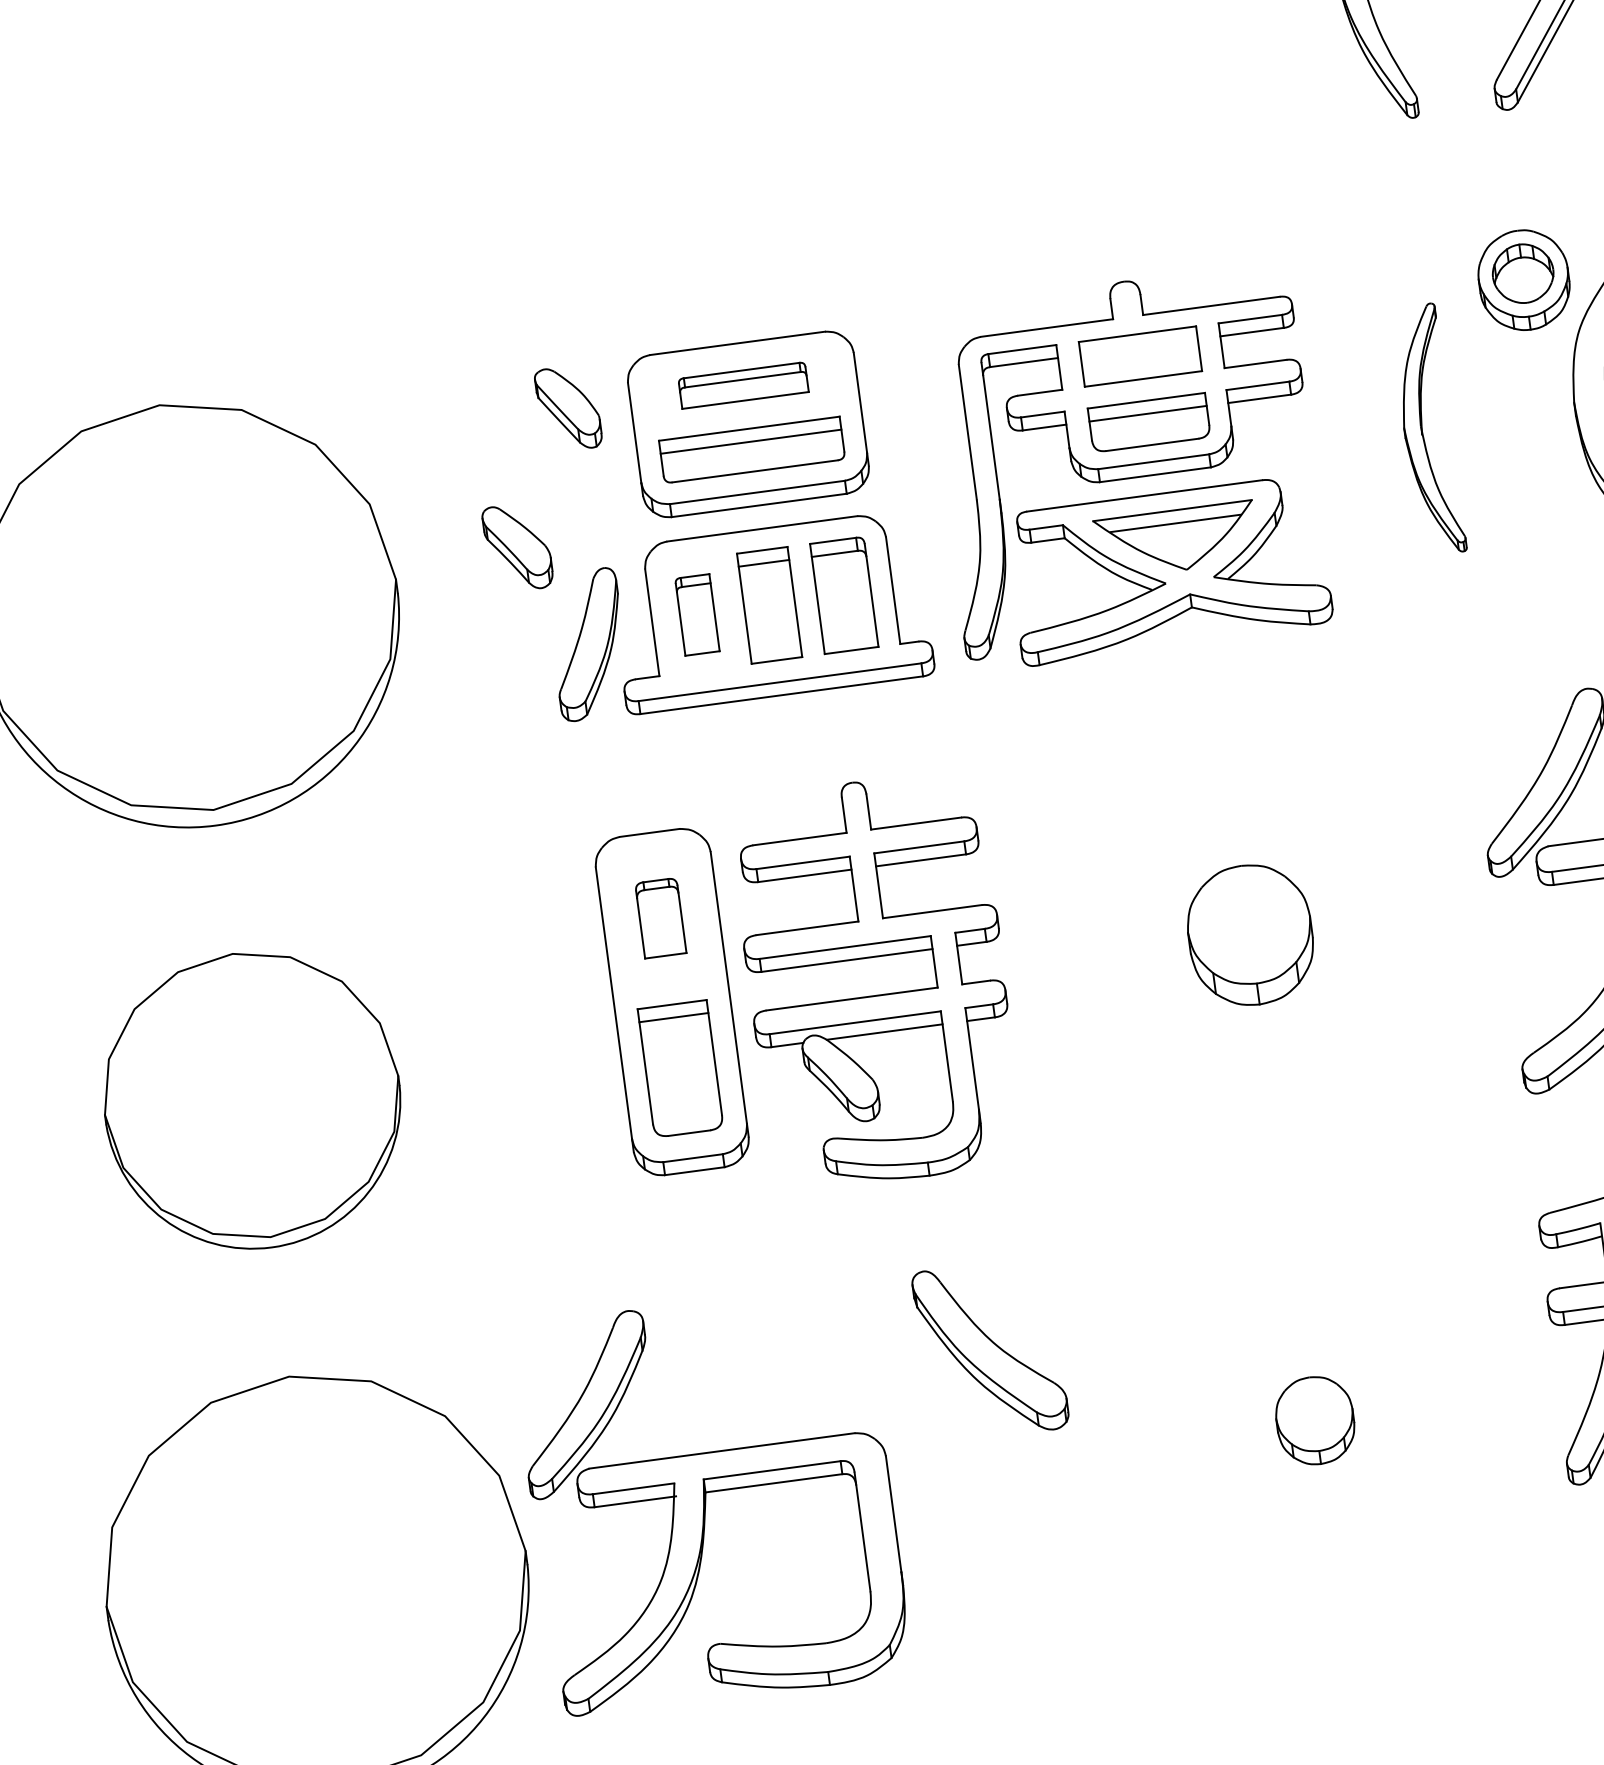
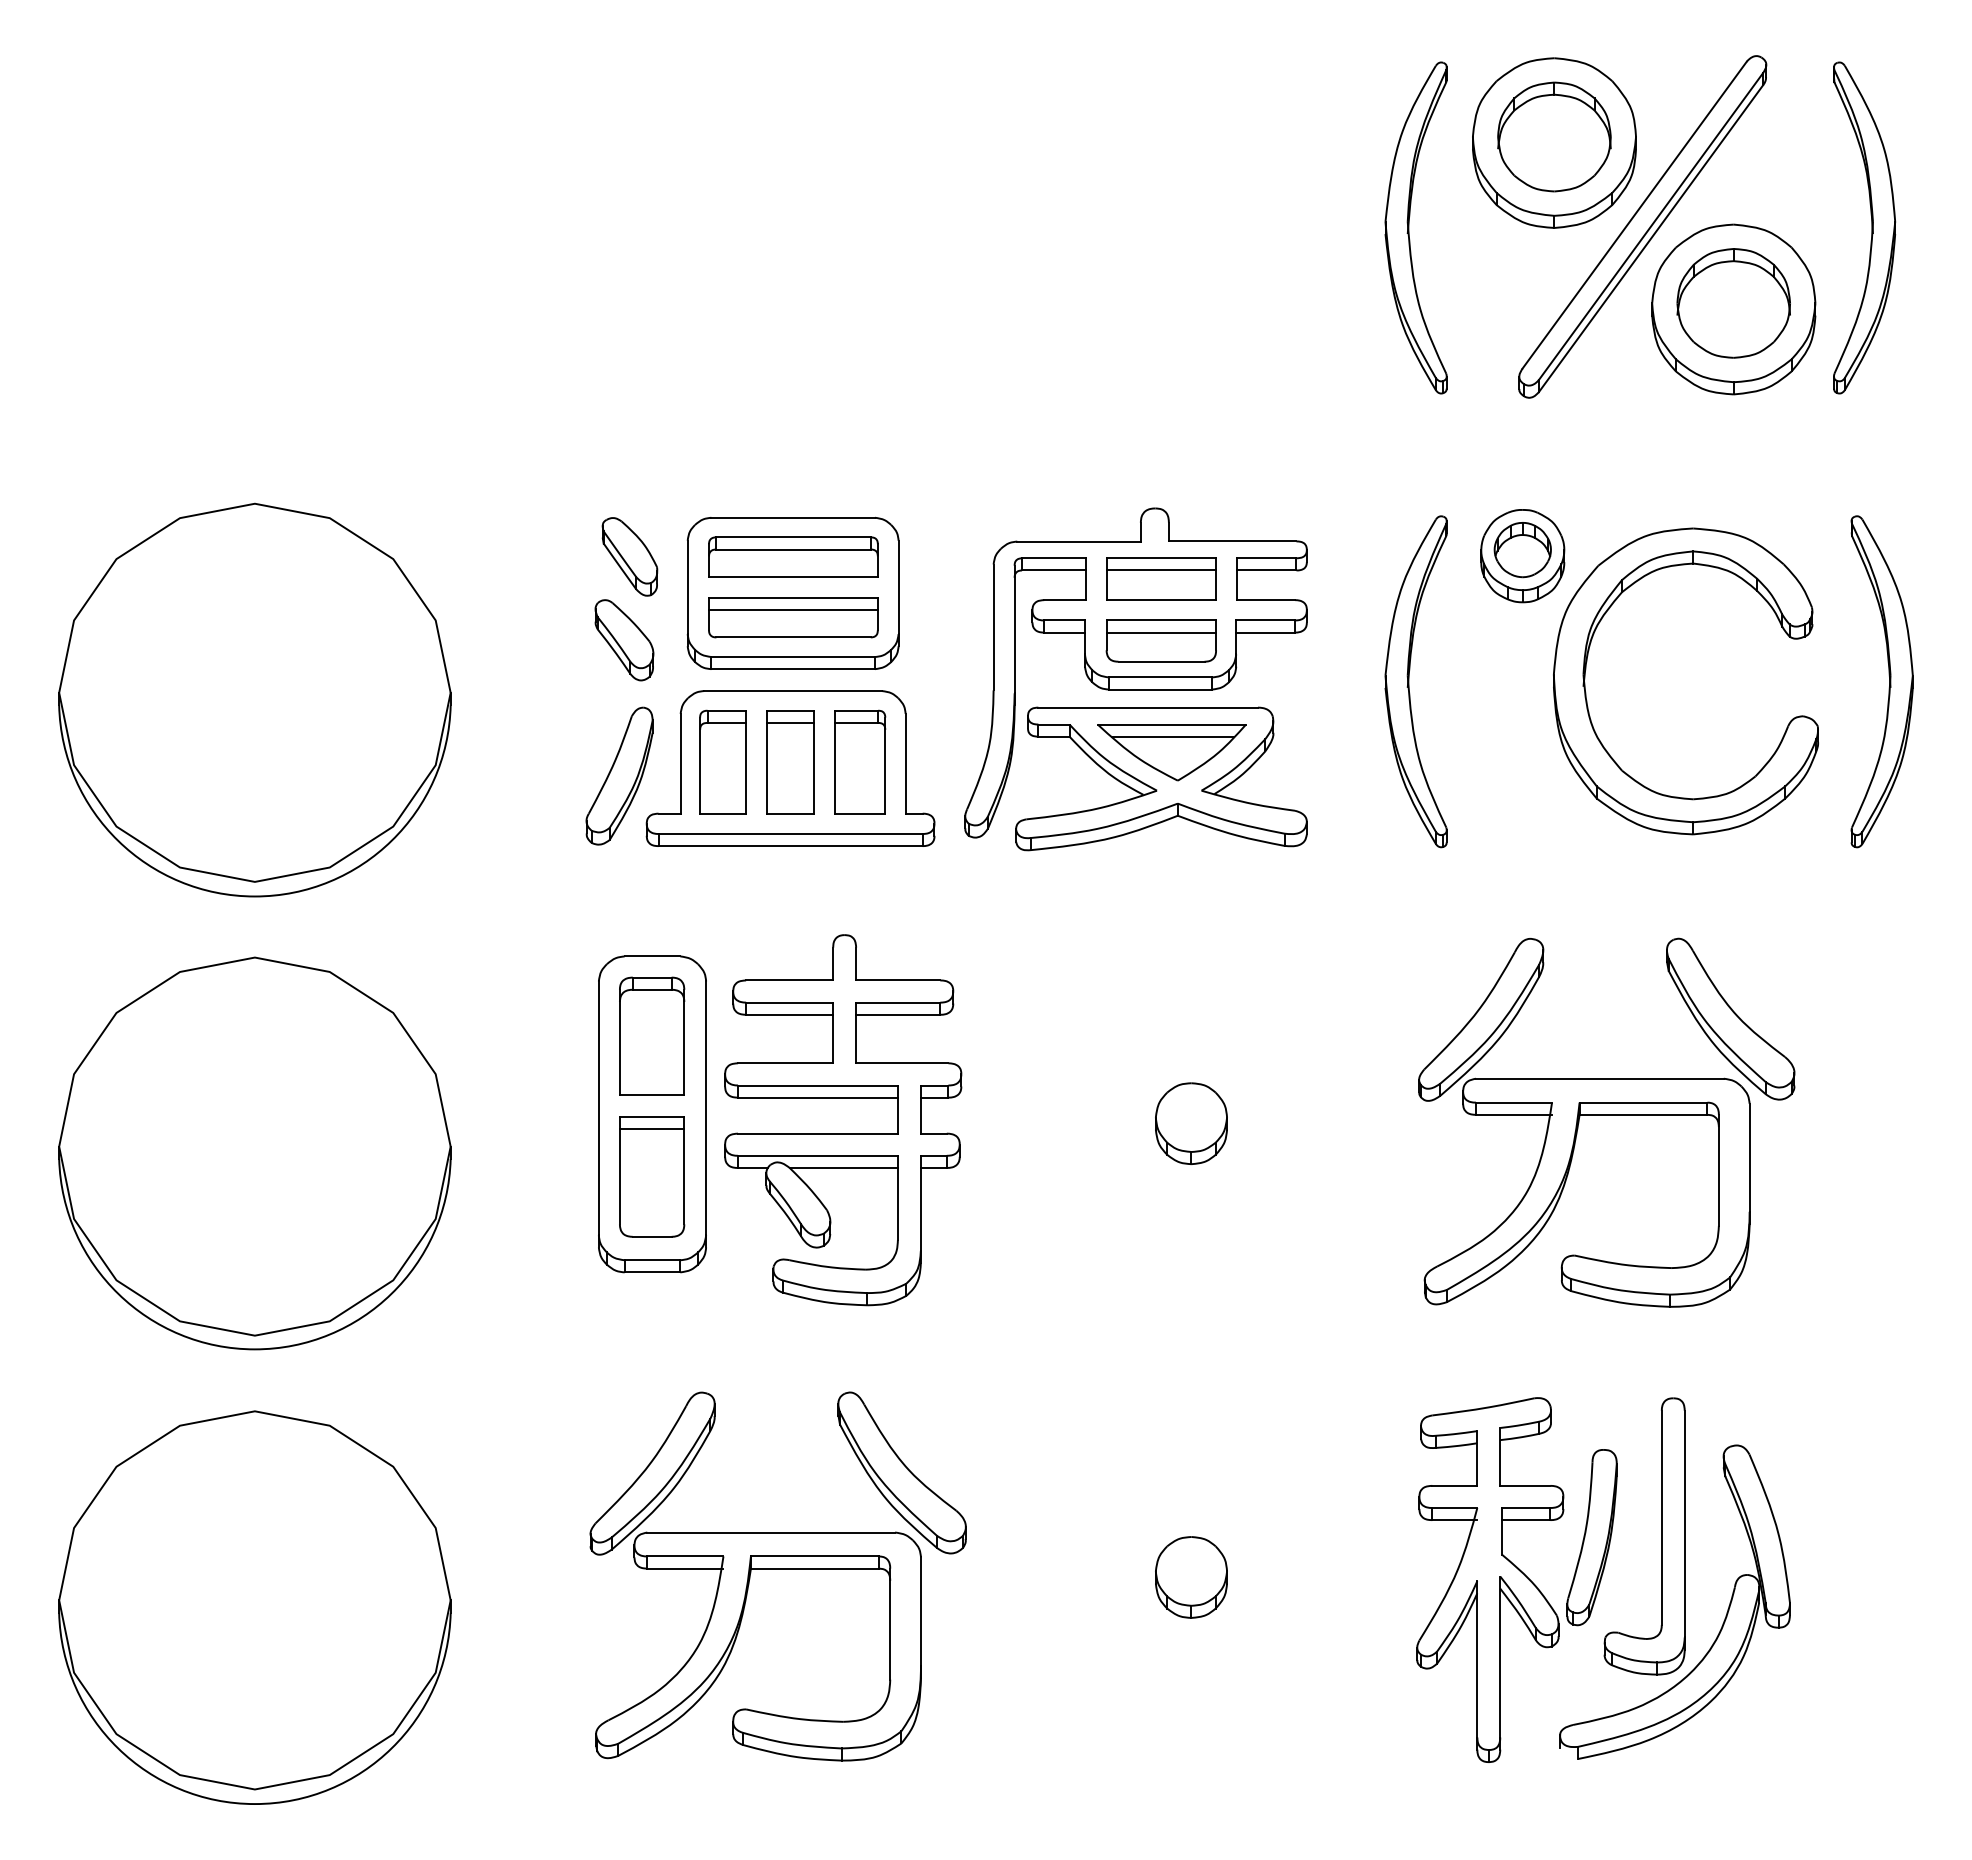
line: (1139, 347) -> (1161, 570), added
part: (743, 384) -> (793, 556), size x1.43
part: (1427, 429) -> (1415, 681), size x1.43
part: (517, 547) -> (624, 640), moved
part: (696, 614) -> (722, 761), size x1.43
part: (660, 917) -> (652, 1035), size x1.67
part: (1250, 934) -> (1191, 1123), size x0.62
part: (251, 1100) -> (254, 1153), size x1.43
part: (711, 1500) -> (755, 1576), moved

